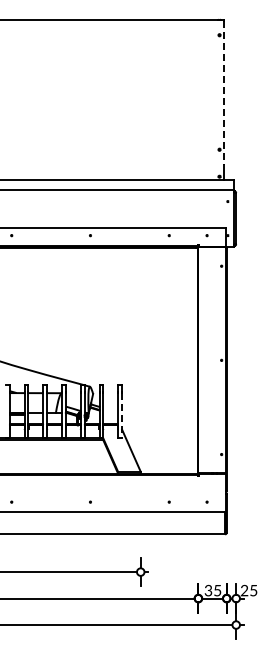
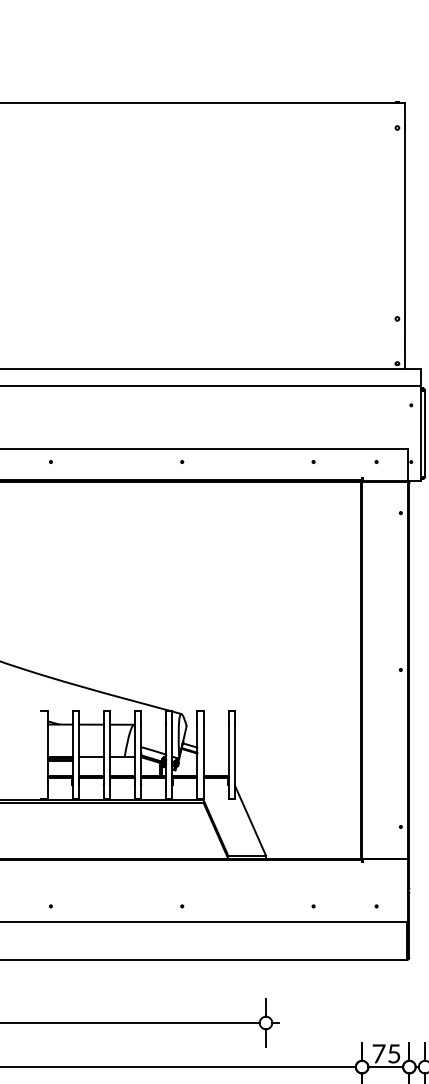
line: (224, 93) -> (405, 225), dashed -> solid
line: (122, 415) -> (235, 761), dashed -> solid
text: (208, 590) -> (378, 1053), 35 -> 75

